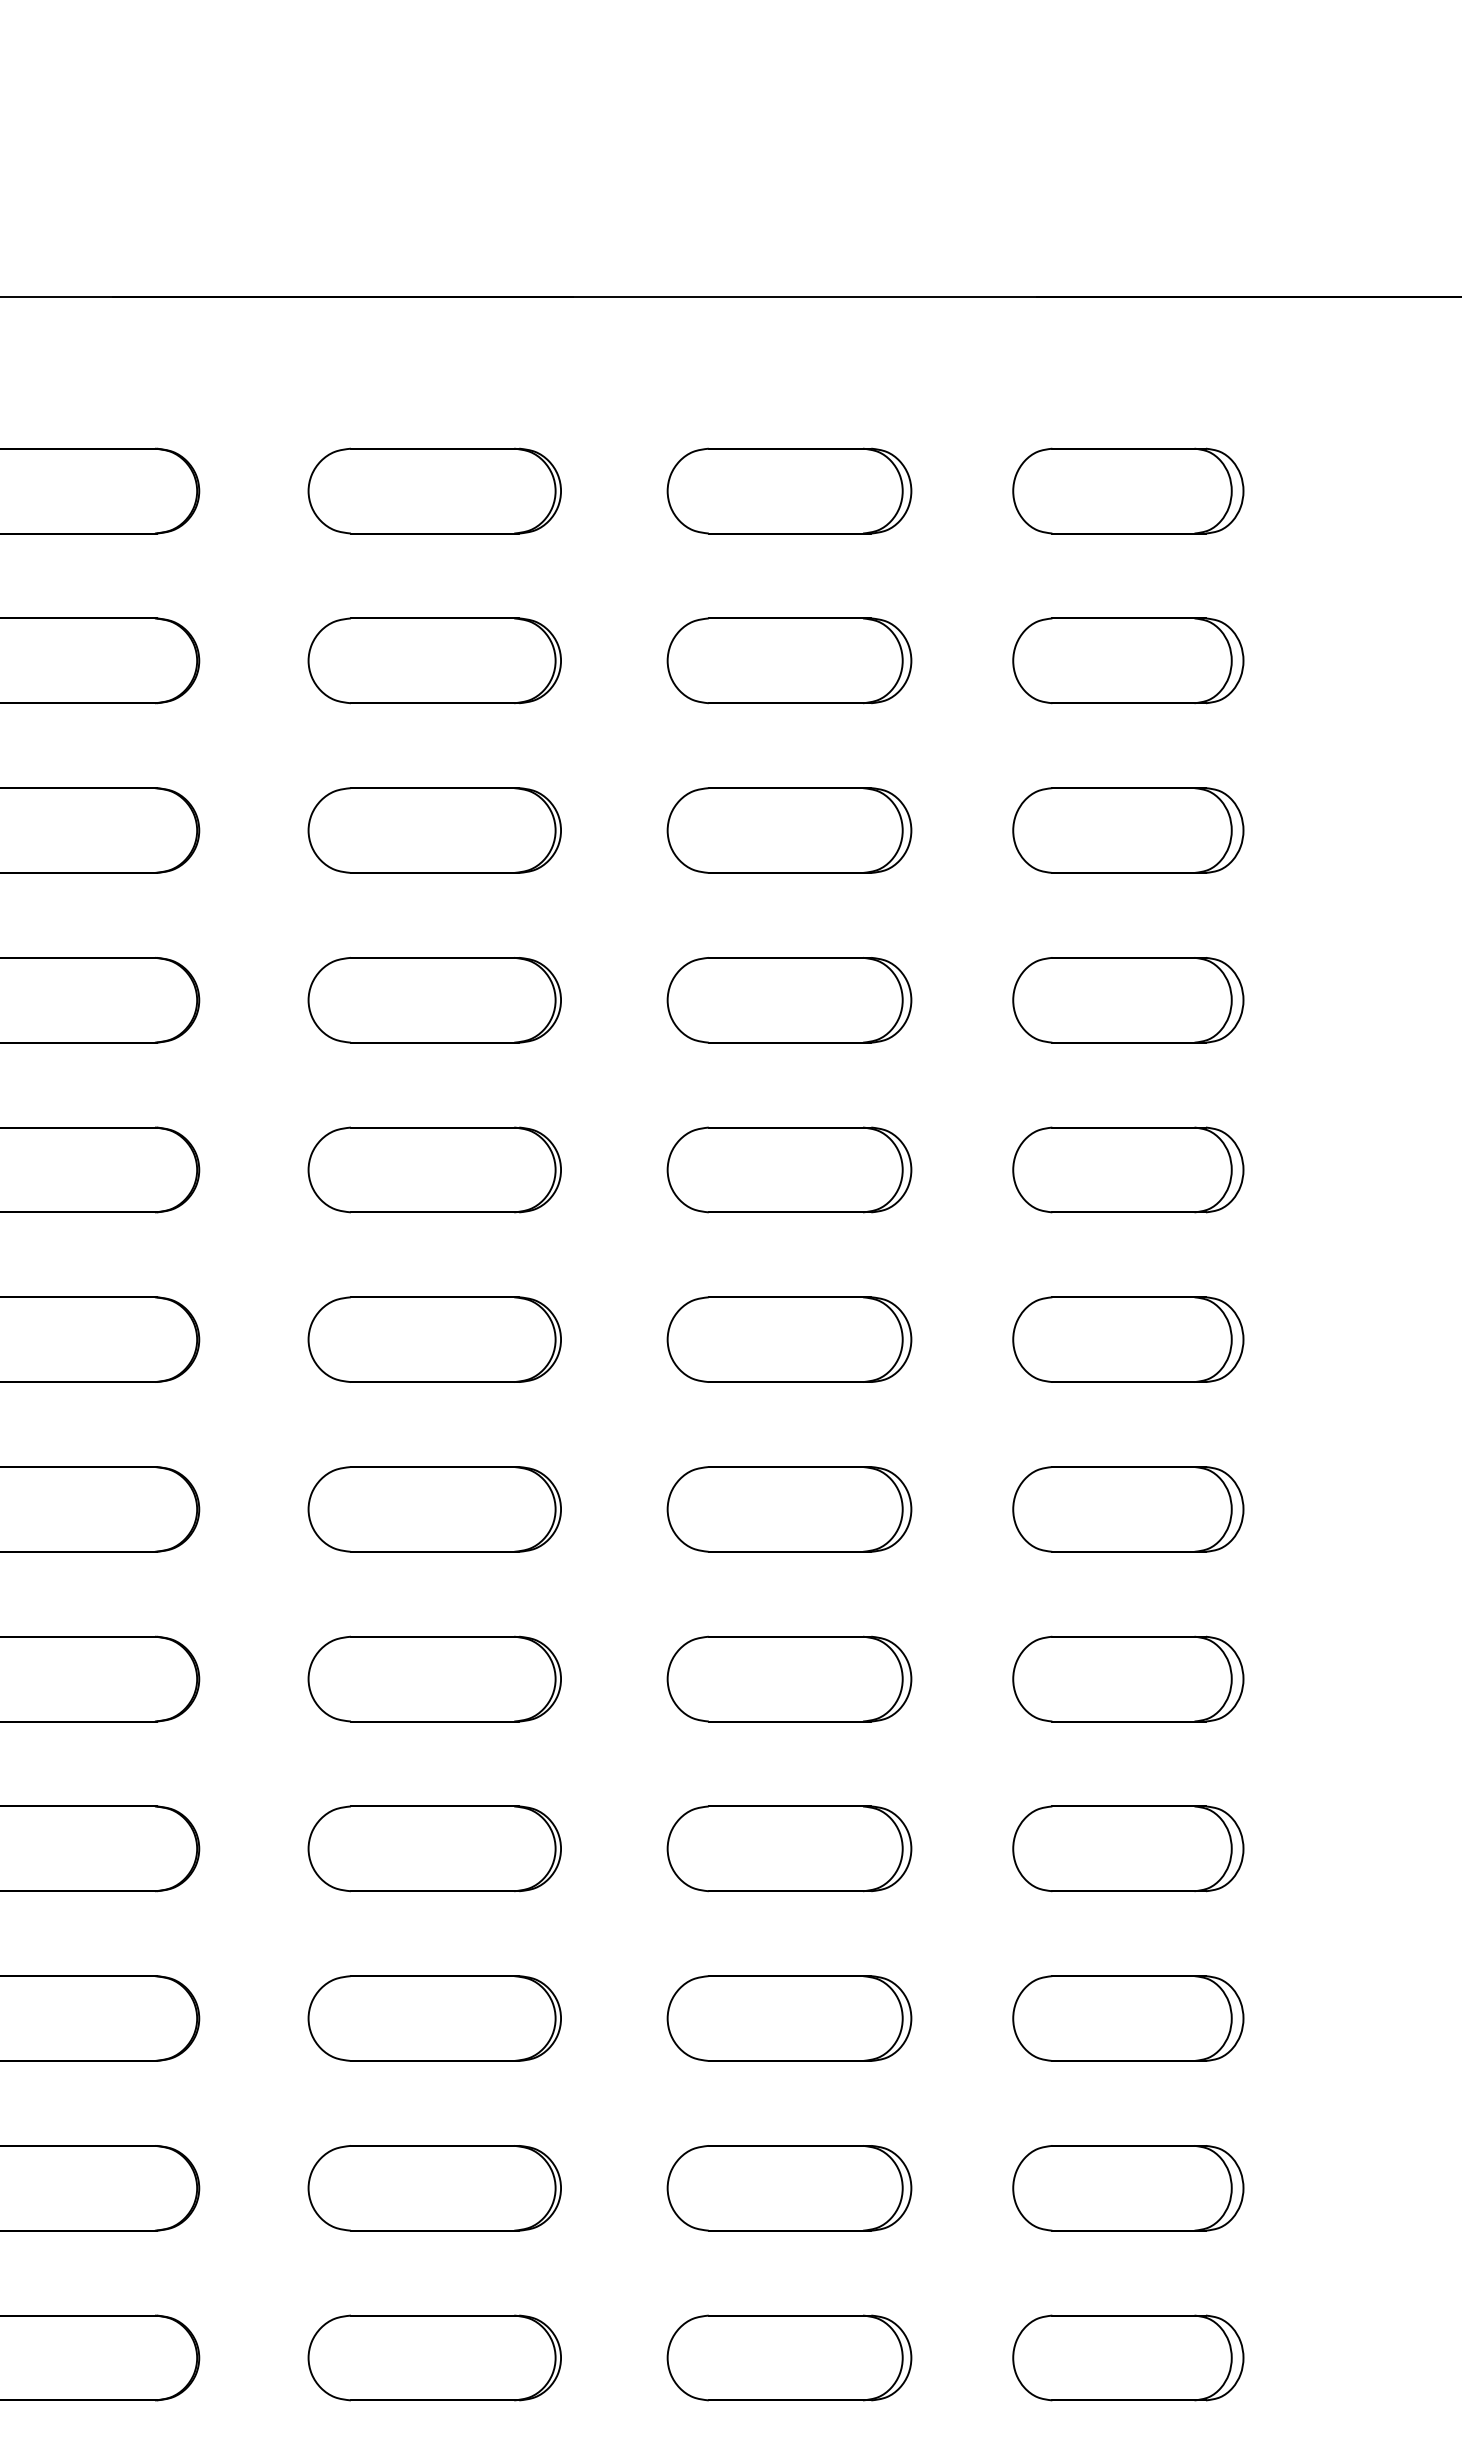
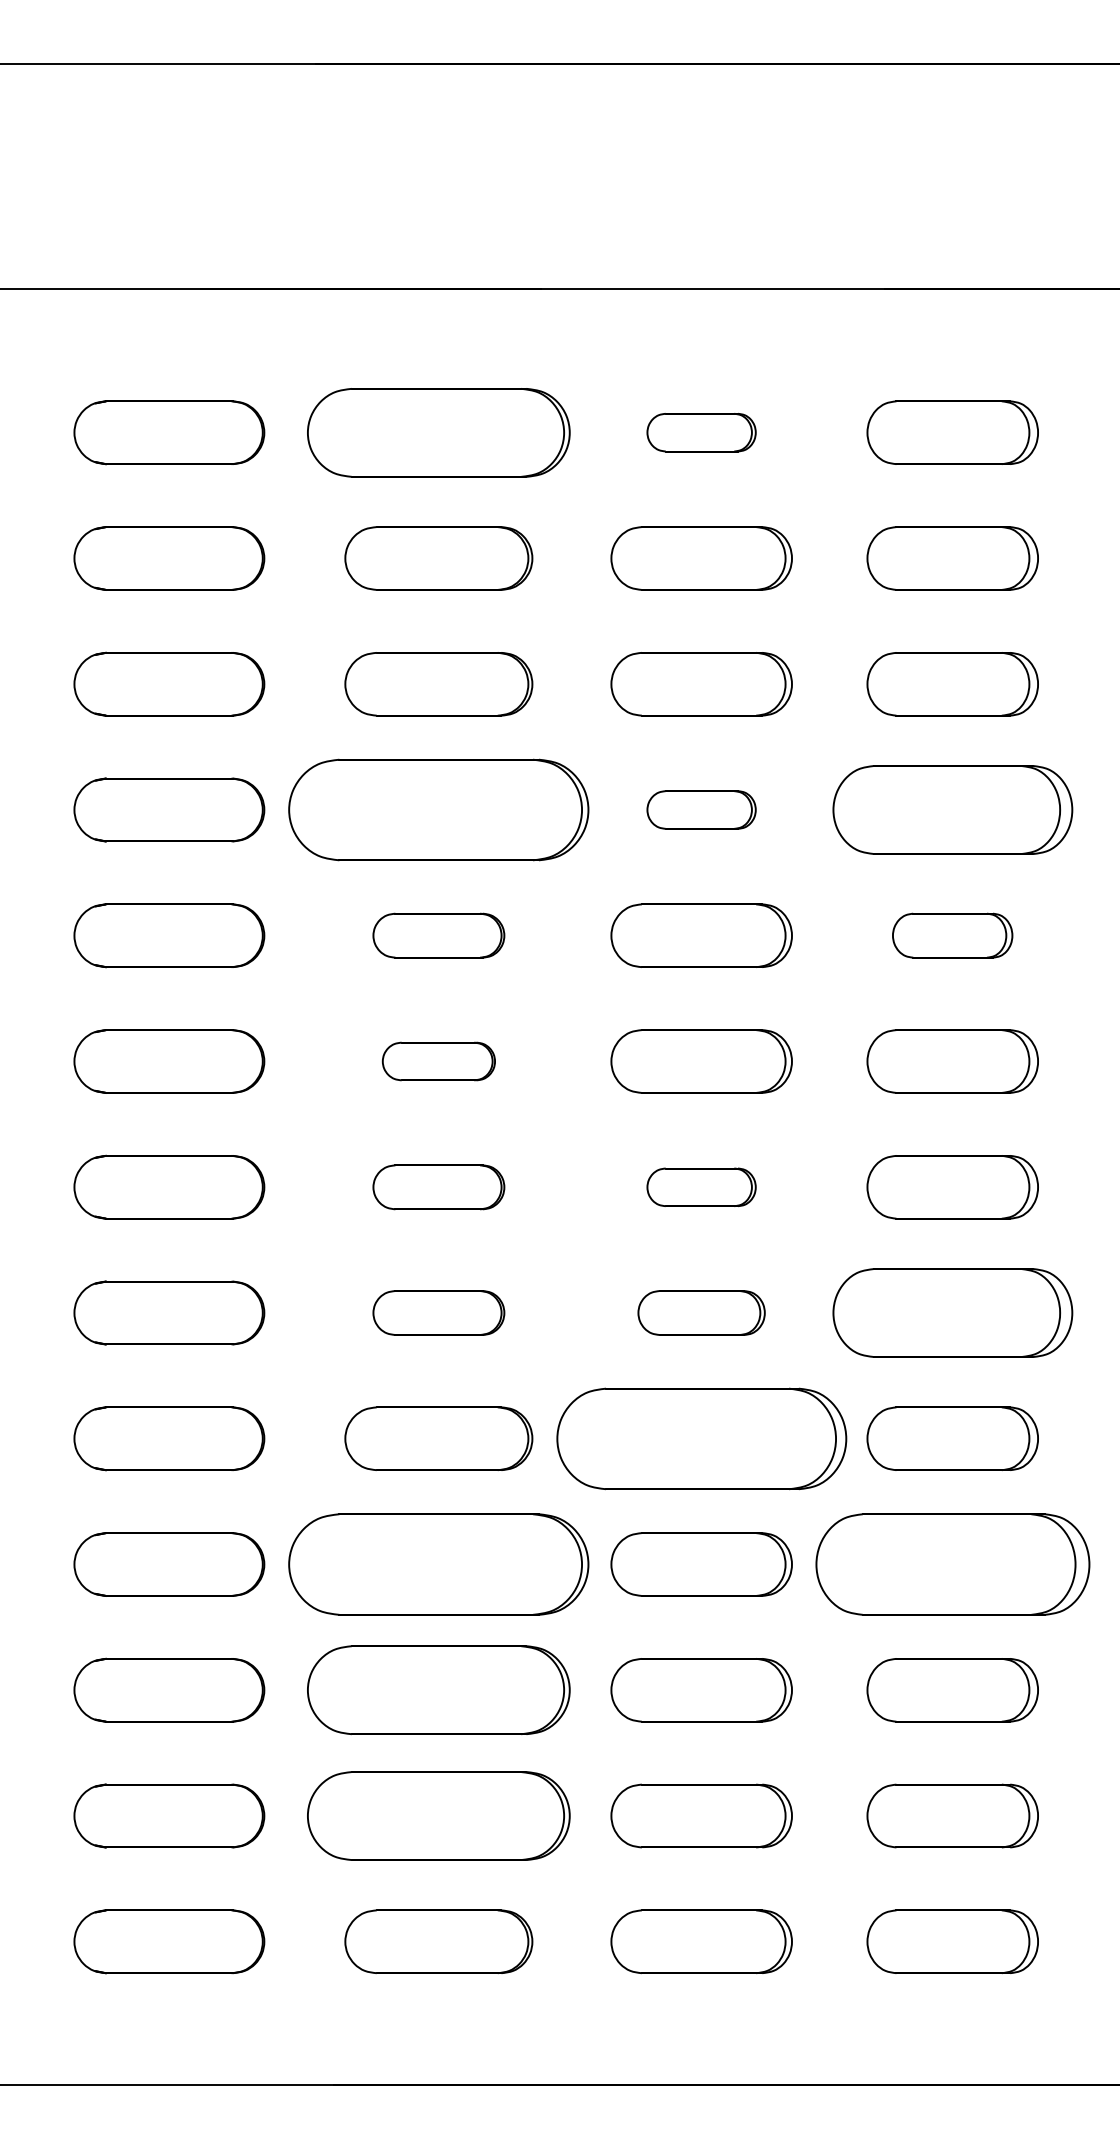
part: (434, 490) -> (438, 432), size x1.4
part: (789, 490) -> (701, 432), size x0.6
part: (434, 999) -> (438, 809), size x1.6
part: (789, 999) -> (701, 809), size x0.6
part: (1127, 999) -> (952, 809), size x1.4
part: (434, 1169) -> (438, 935), size x0.7
part: (1127, 1169) -> (952, 935), size x0.7
part: (434, 1339) -> (438, 1061), size x0.6
part: (434, 1509) -> (438, 1187), size x0.7
part: (789, 1509) -> (701, 1187), size x0.6
part: (434, 1678) -> (438, 1312), size x0.7
part: (789, 1678) -> (701, 1312), size x0.7
part: (1127, 1678) -> (952, 1312), size x1.4
part: (789, 1848) -> (701, 1438), size x1.6
part: (434, 2018) -> (438, 1564), size x1.6
part: (1127, 2018) -> (952, 1564), size x1.6
part: (434, 2188) -> (438, 1690), size x1.4
part: (434, 2357) -> (438, 1815), size x1.4

